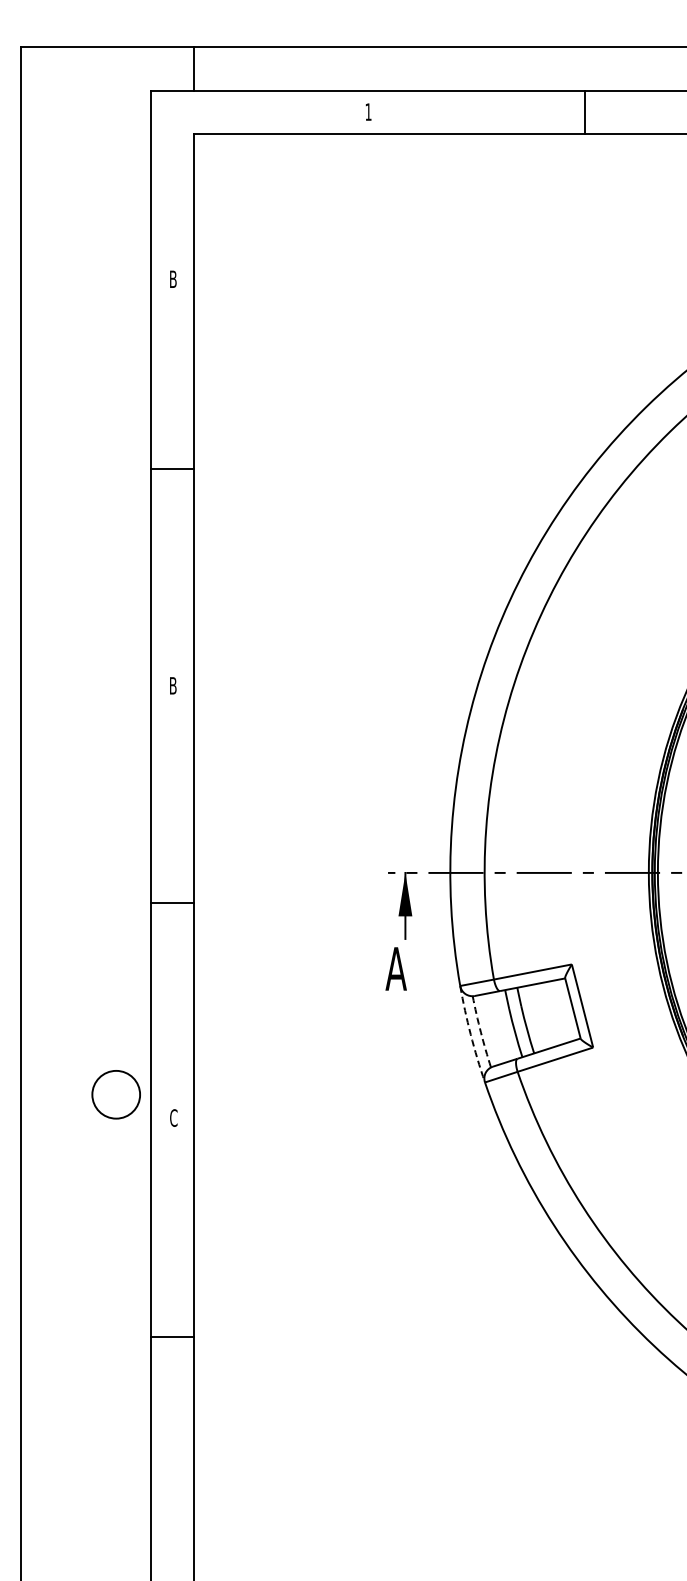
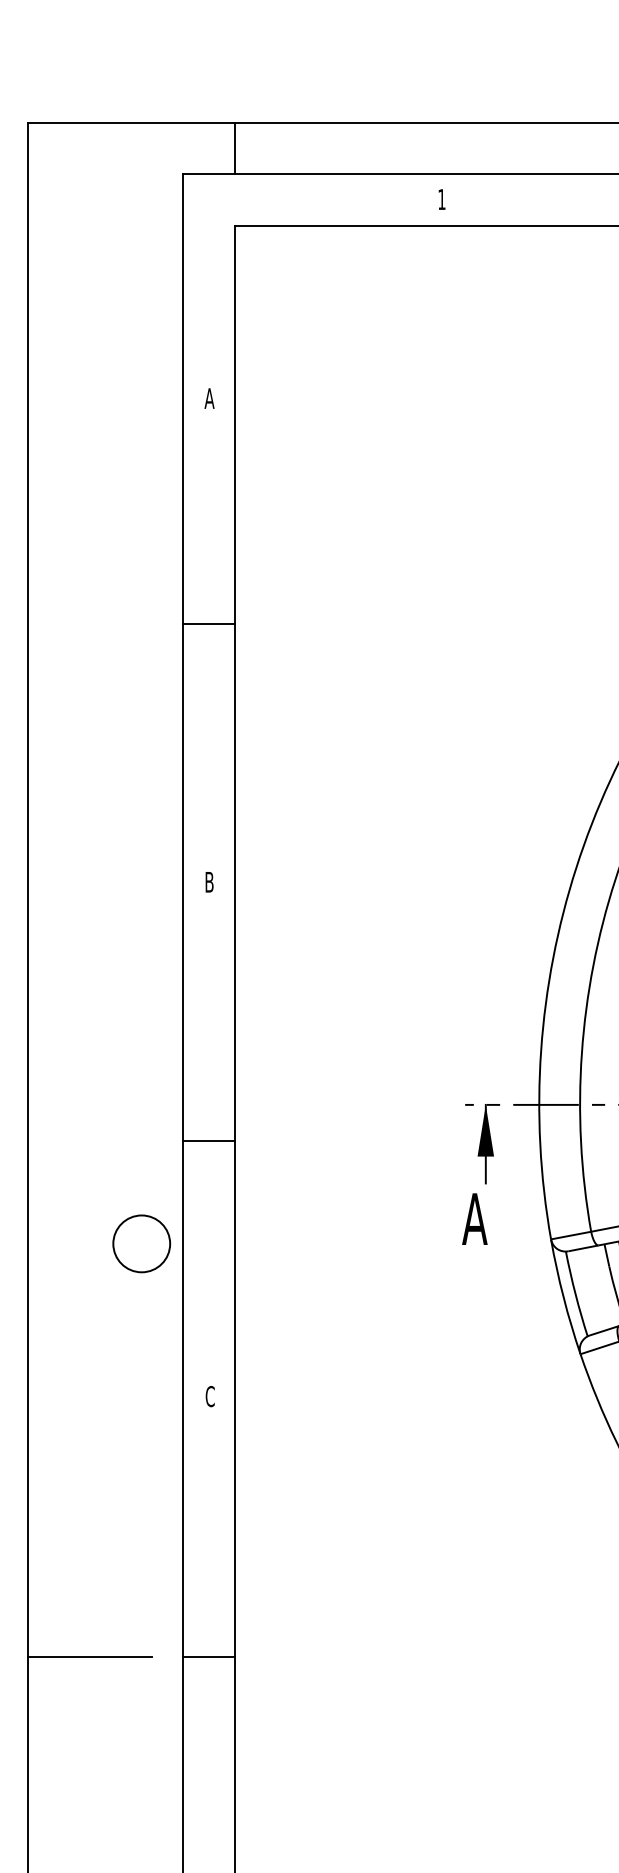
text: (173, 278) -> (209, 397), B -> A
arc: (480, 1032) -> (575, 1294), dashed -> solid
arc: (470, 1034) -> (563, 1297), dashed -> solid
circle: (115, 1094) -> (140, 1243), moved
line: (72, 1337) -> (89, 1657), added

